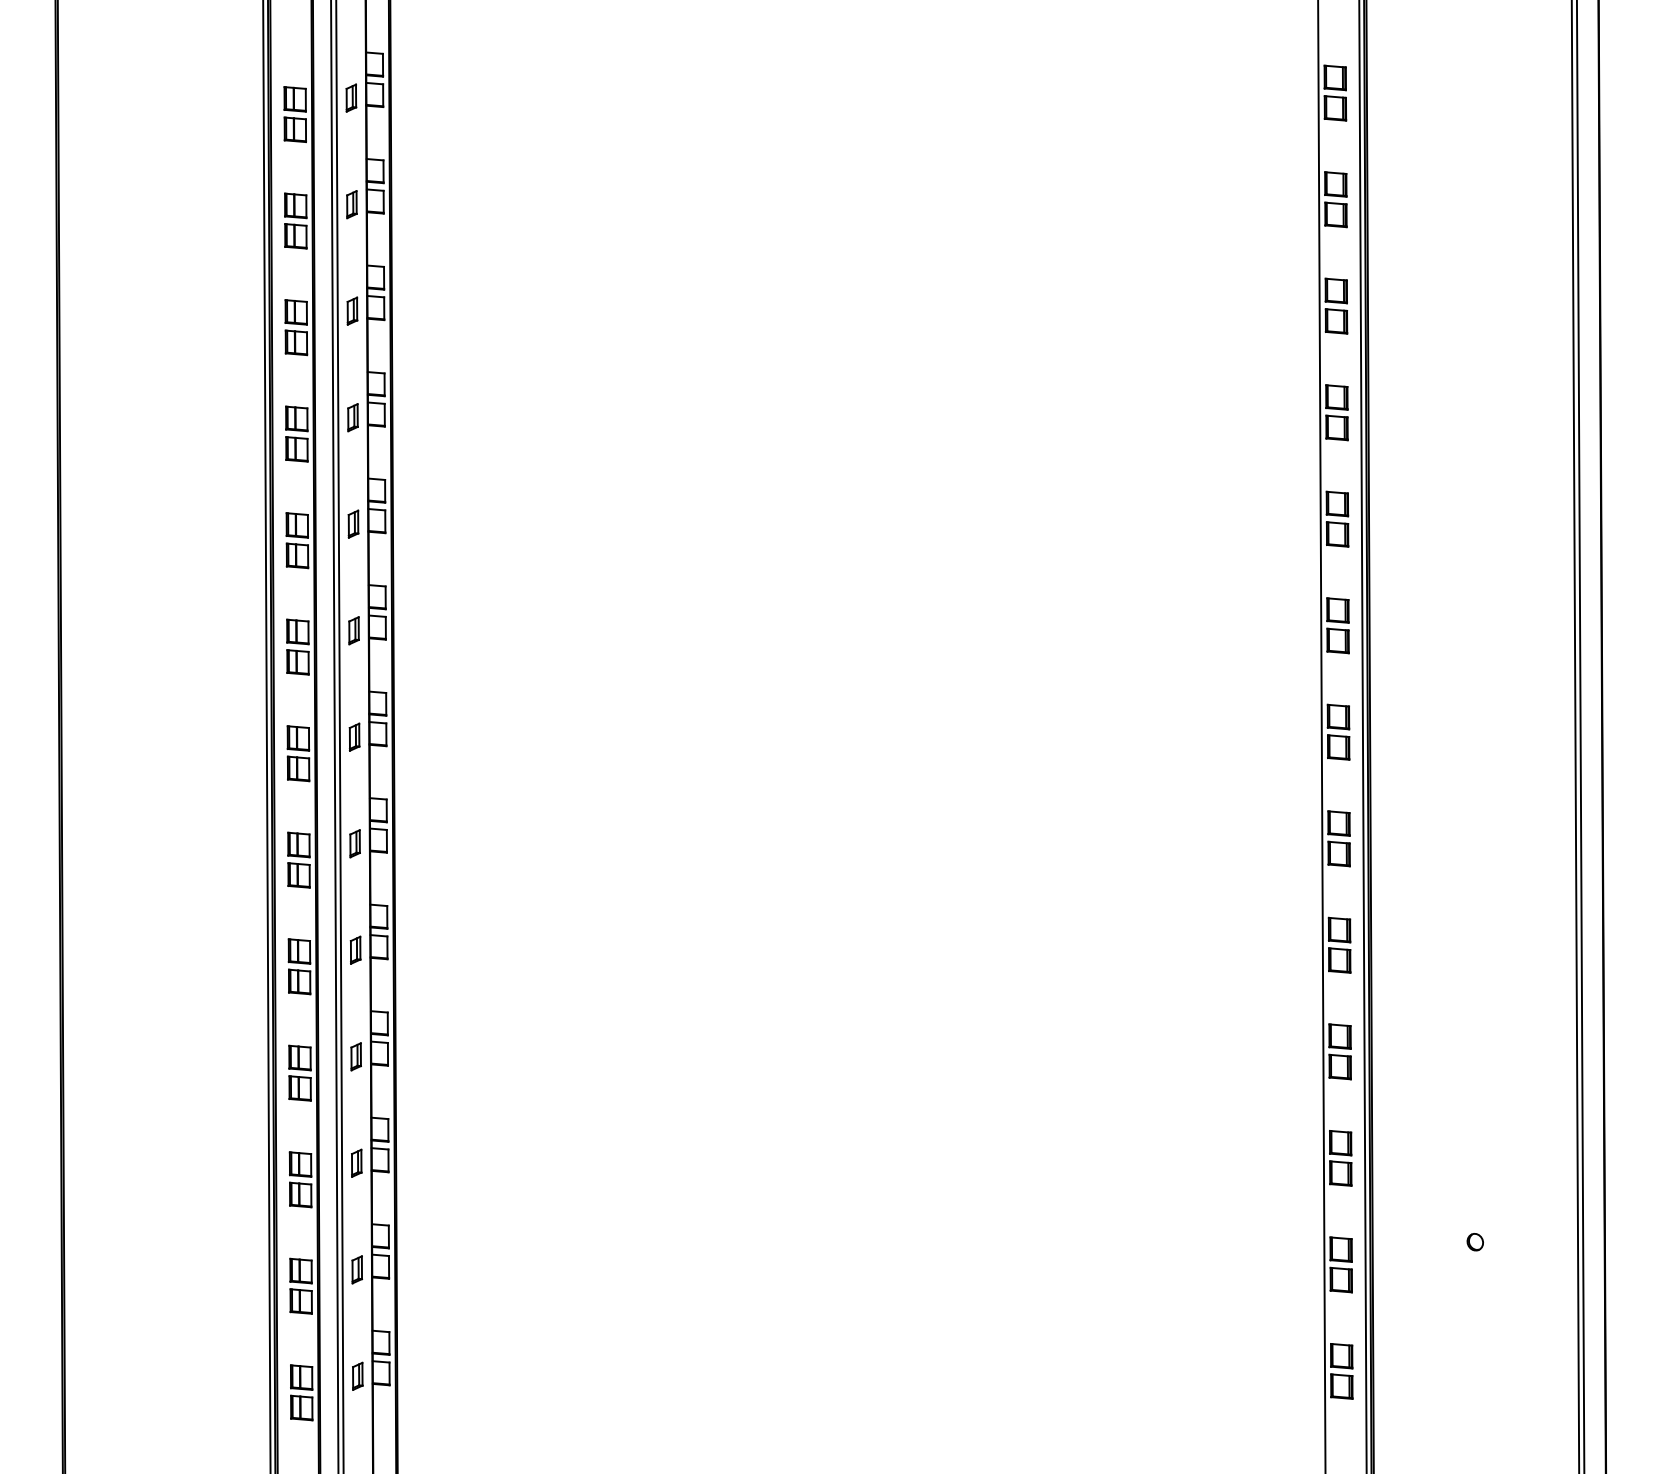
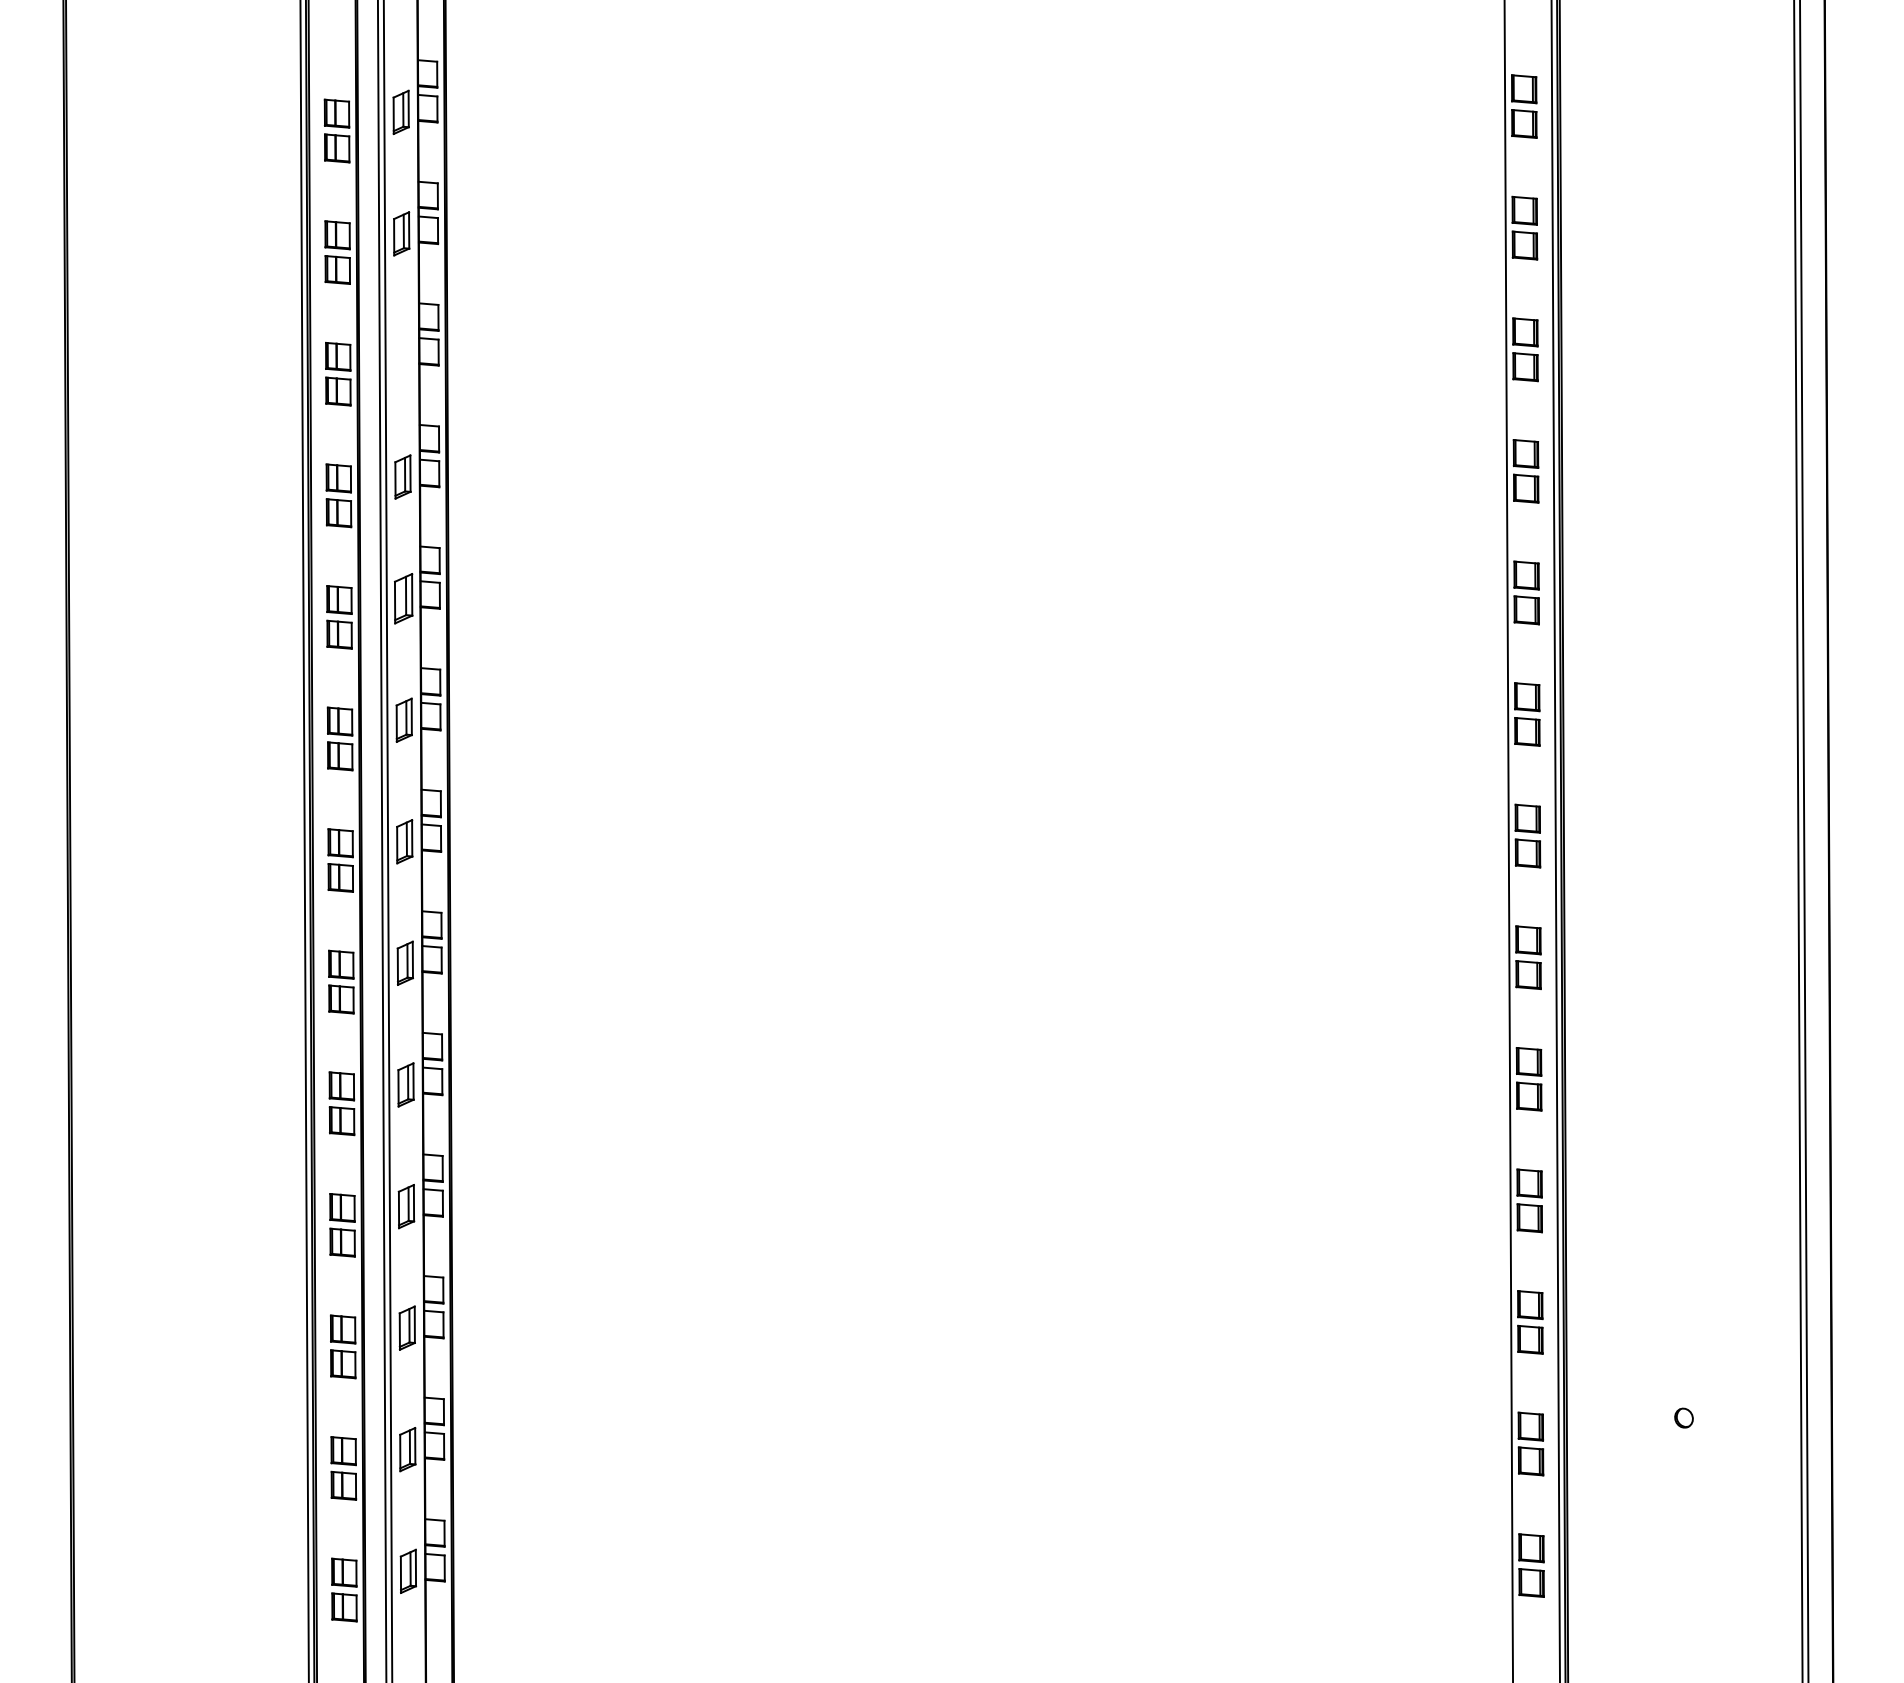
part: (350, 97) -> (400, 111), size x1.4
part: (351, 204) -> (401, 233), size x1.4
part: (351, 311) -> (401, 355), removed
part: (352, 417) -> (402, 476), size x1.4
part: (353, 524) -> (403, 598), size x1.6
part: (353, 630) -> (403, 719), size x1.4
part: (354, 737) -> (404, 841), size x1.4
part: (355, 843) -> (405, 963), size x1.4
part: (355, 949) -> (405, 1084), size x1.4
part: (356, 1056) -> (406, 1206), size x1.4
part: (356, 1162) -> (406, 1327), size x1.4
part: (356, 1269) -> (407, 1449), size x1.4
part: (357, 1375) -> (408, 1570), size x1.4

